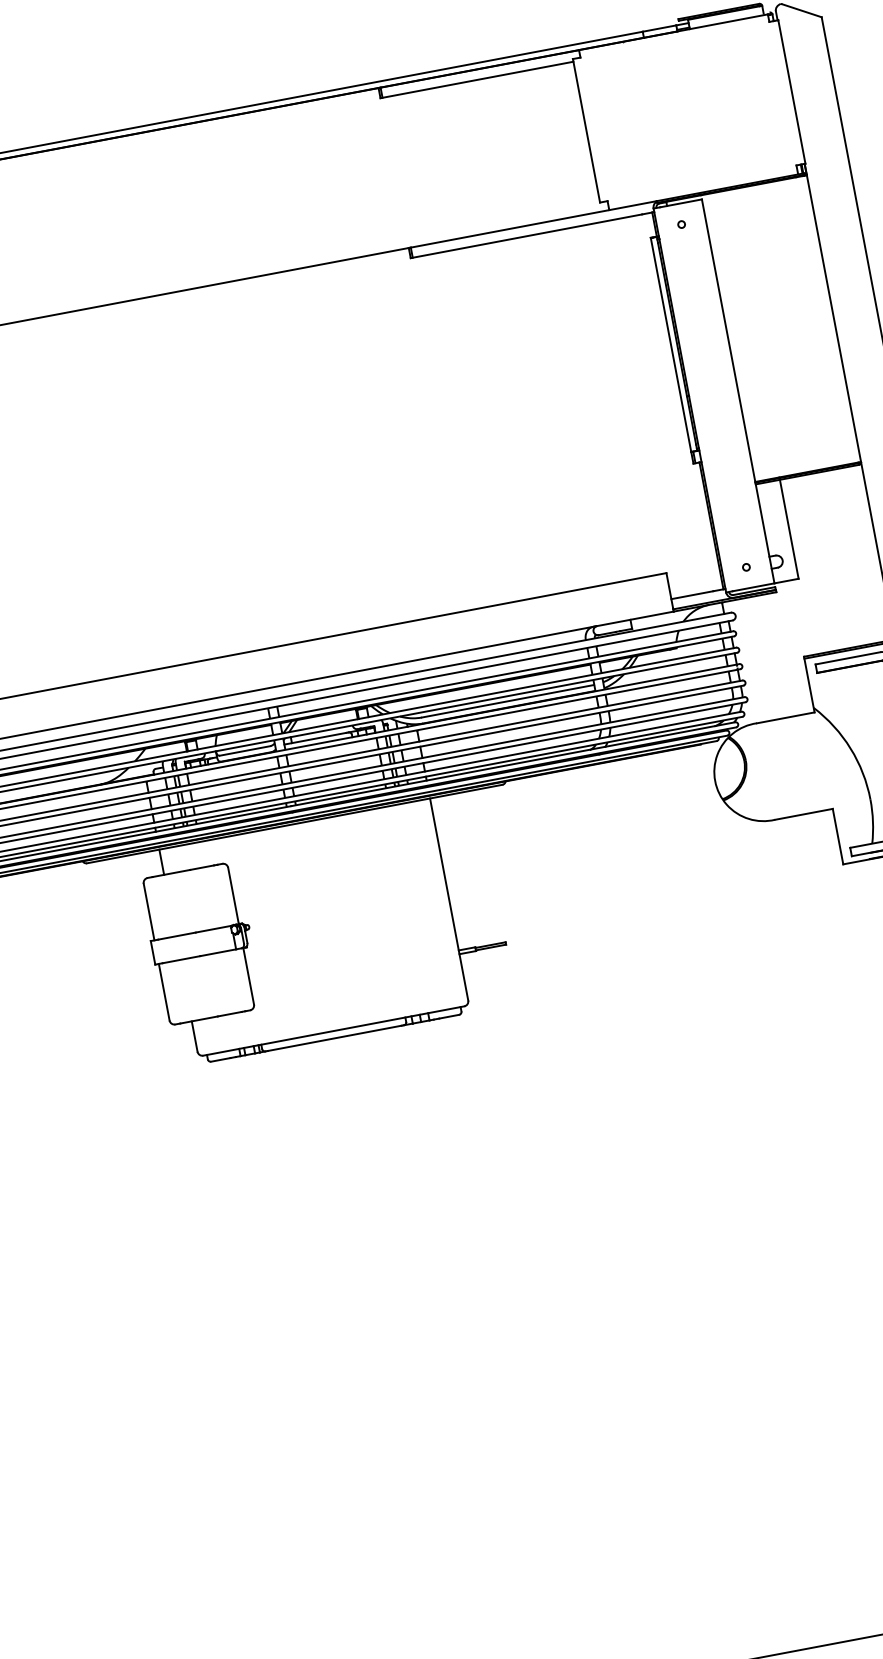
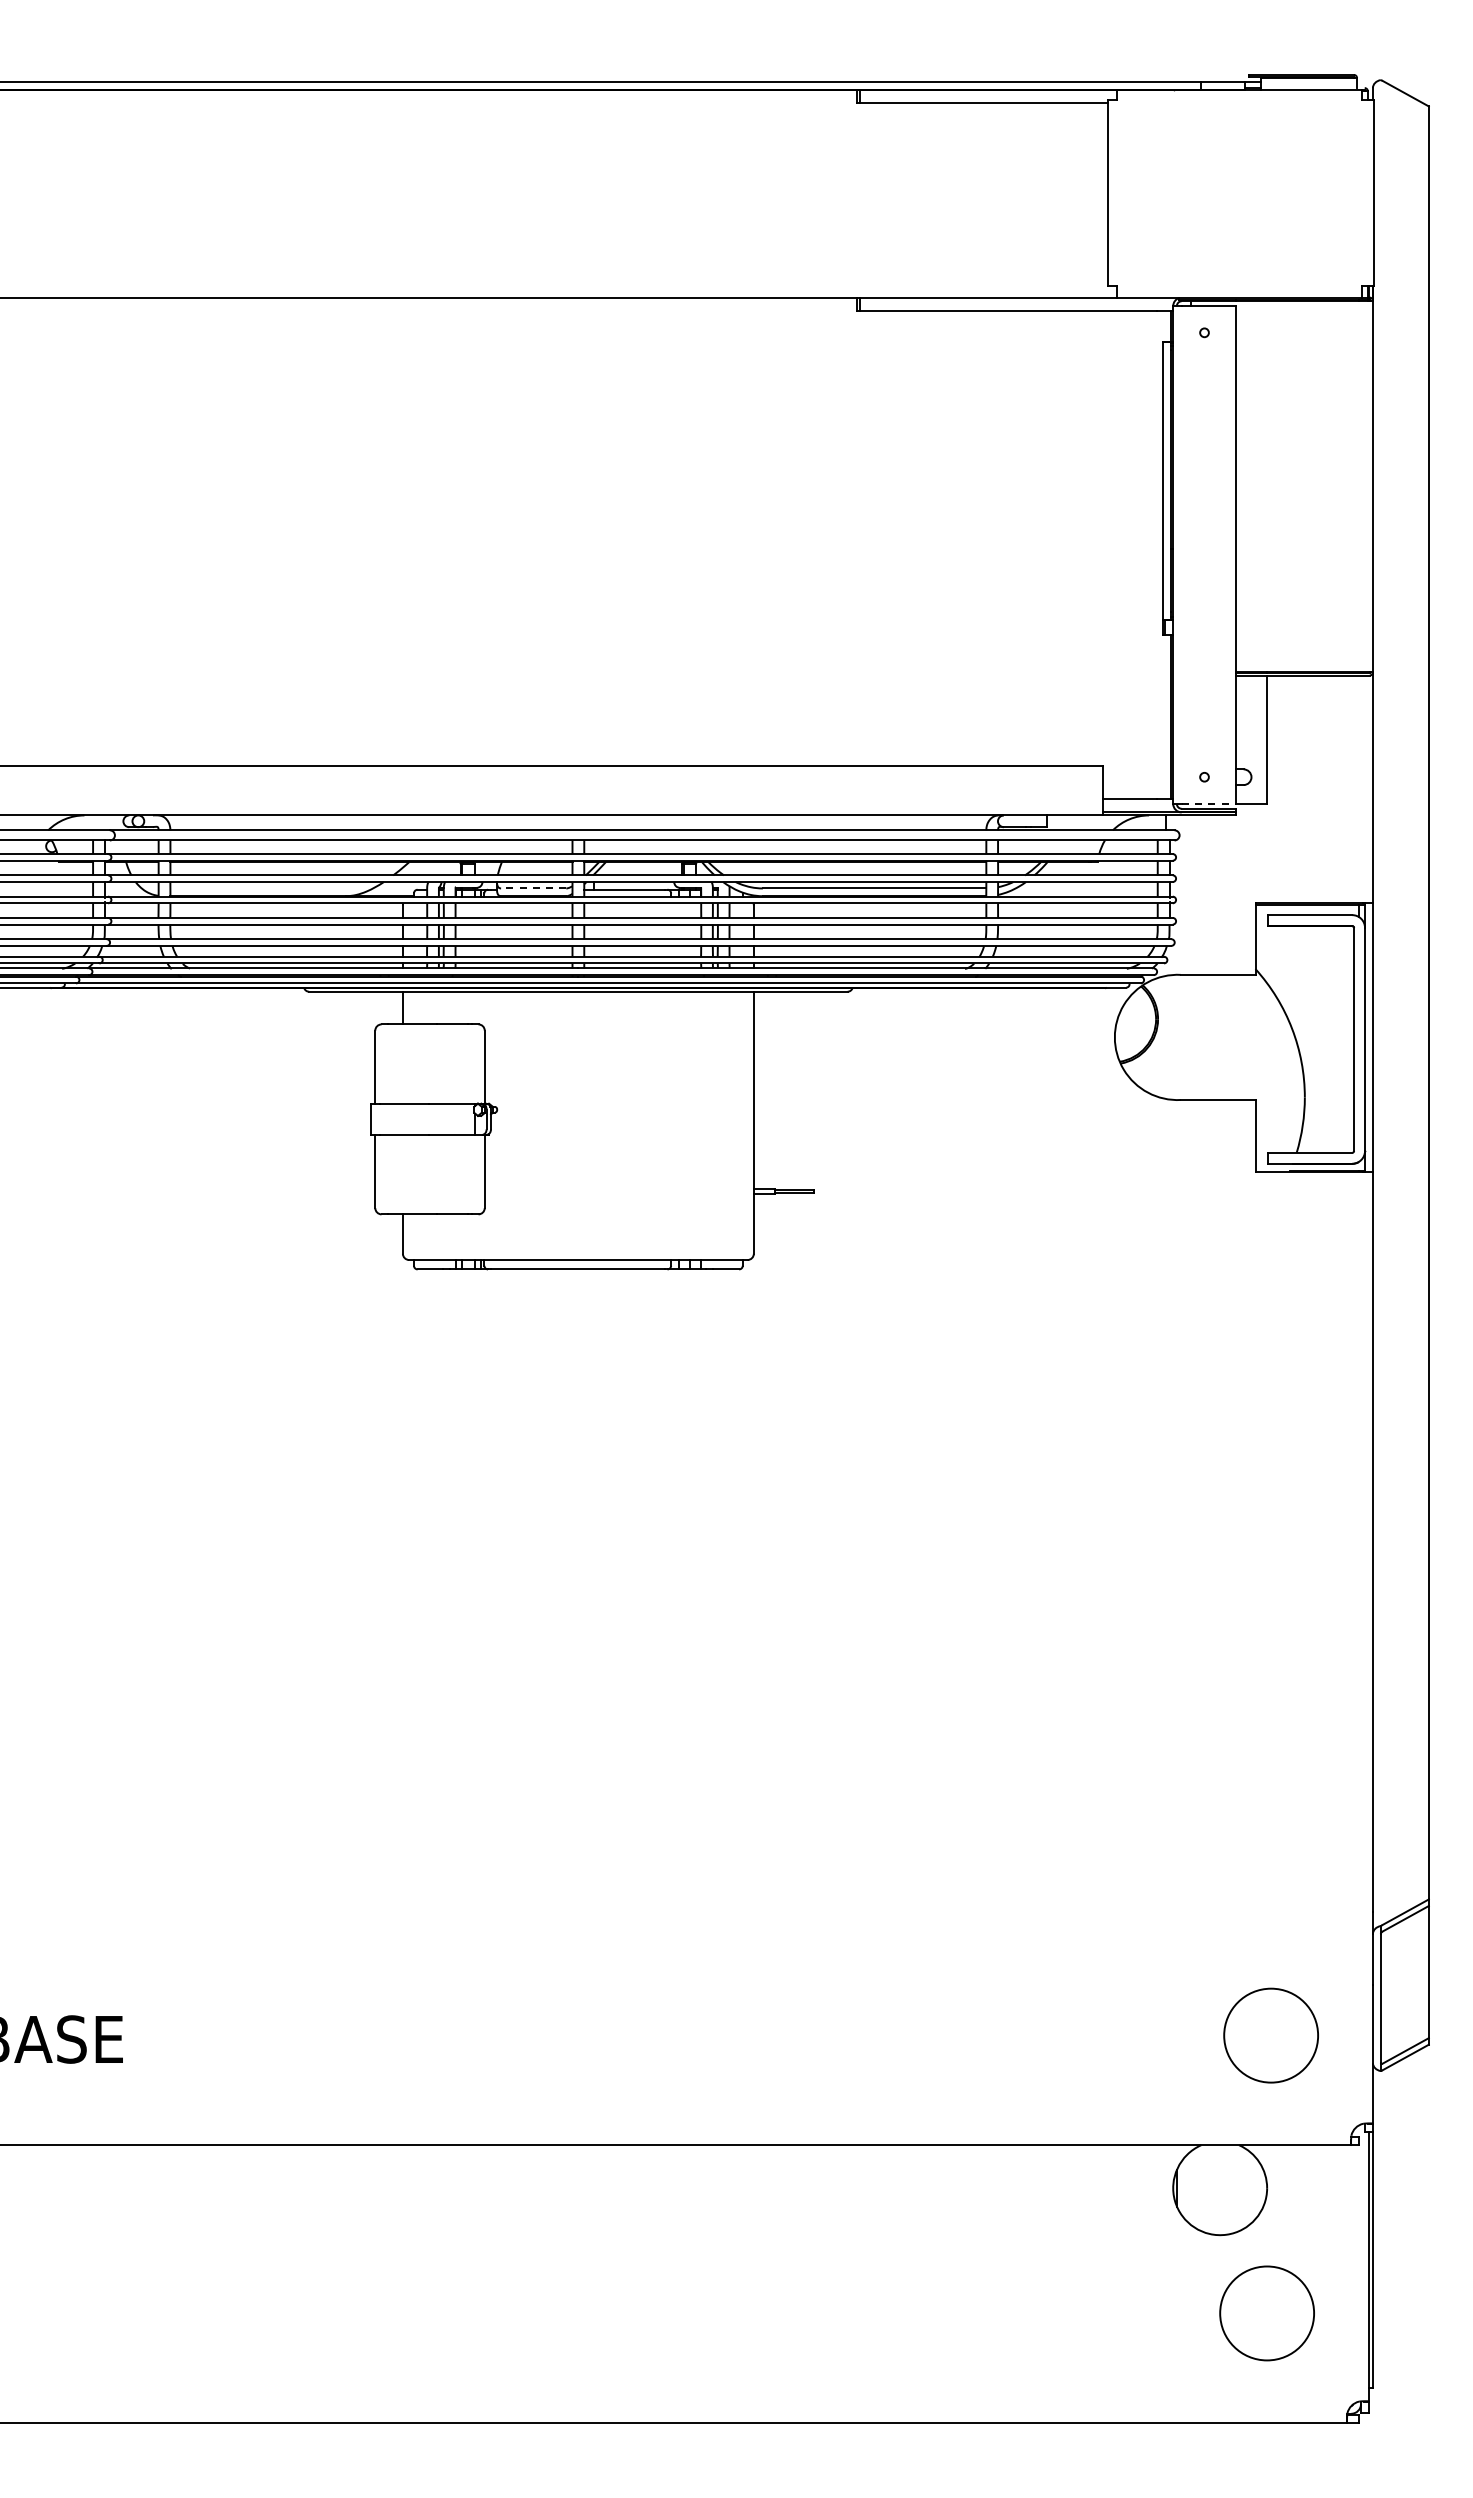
line: (754, 586) -> (1209, 803), solid -> dashed
line: (245, 750) -> (533, 888), solid -> dashed

